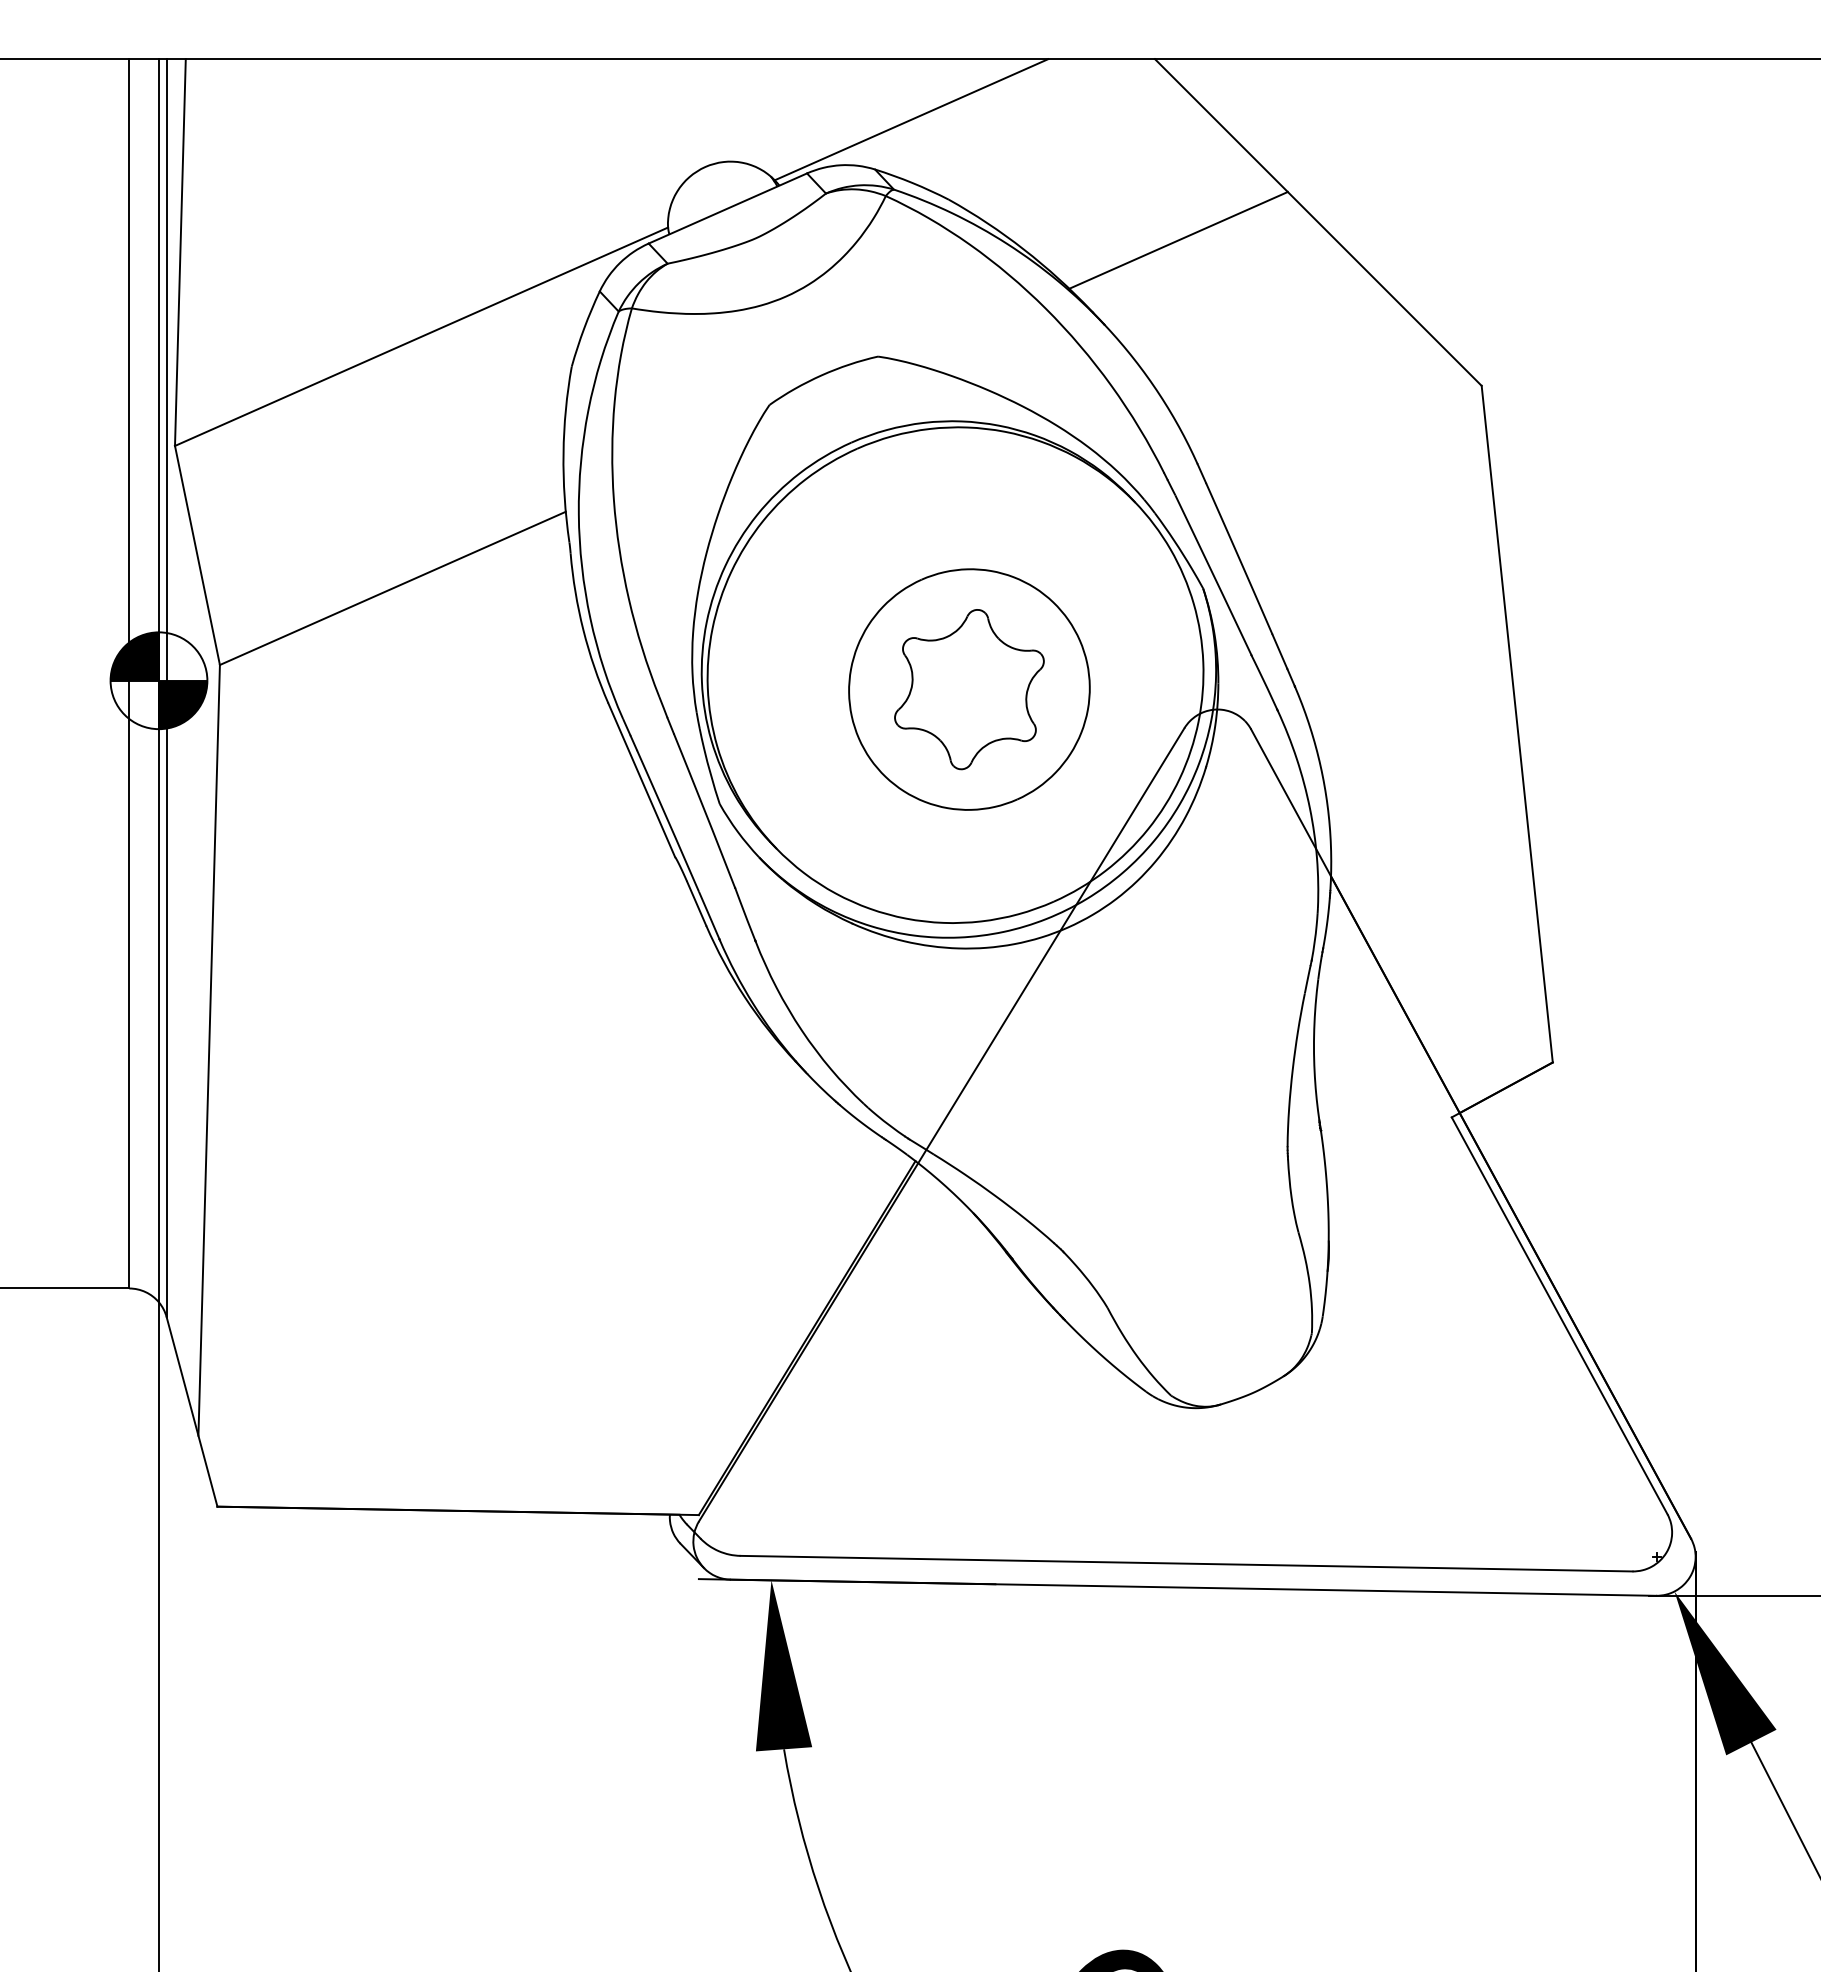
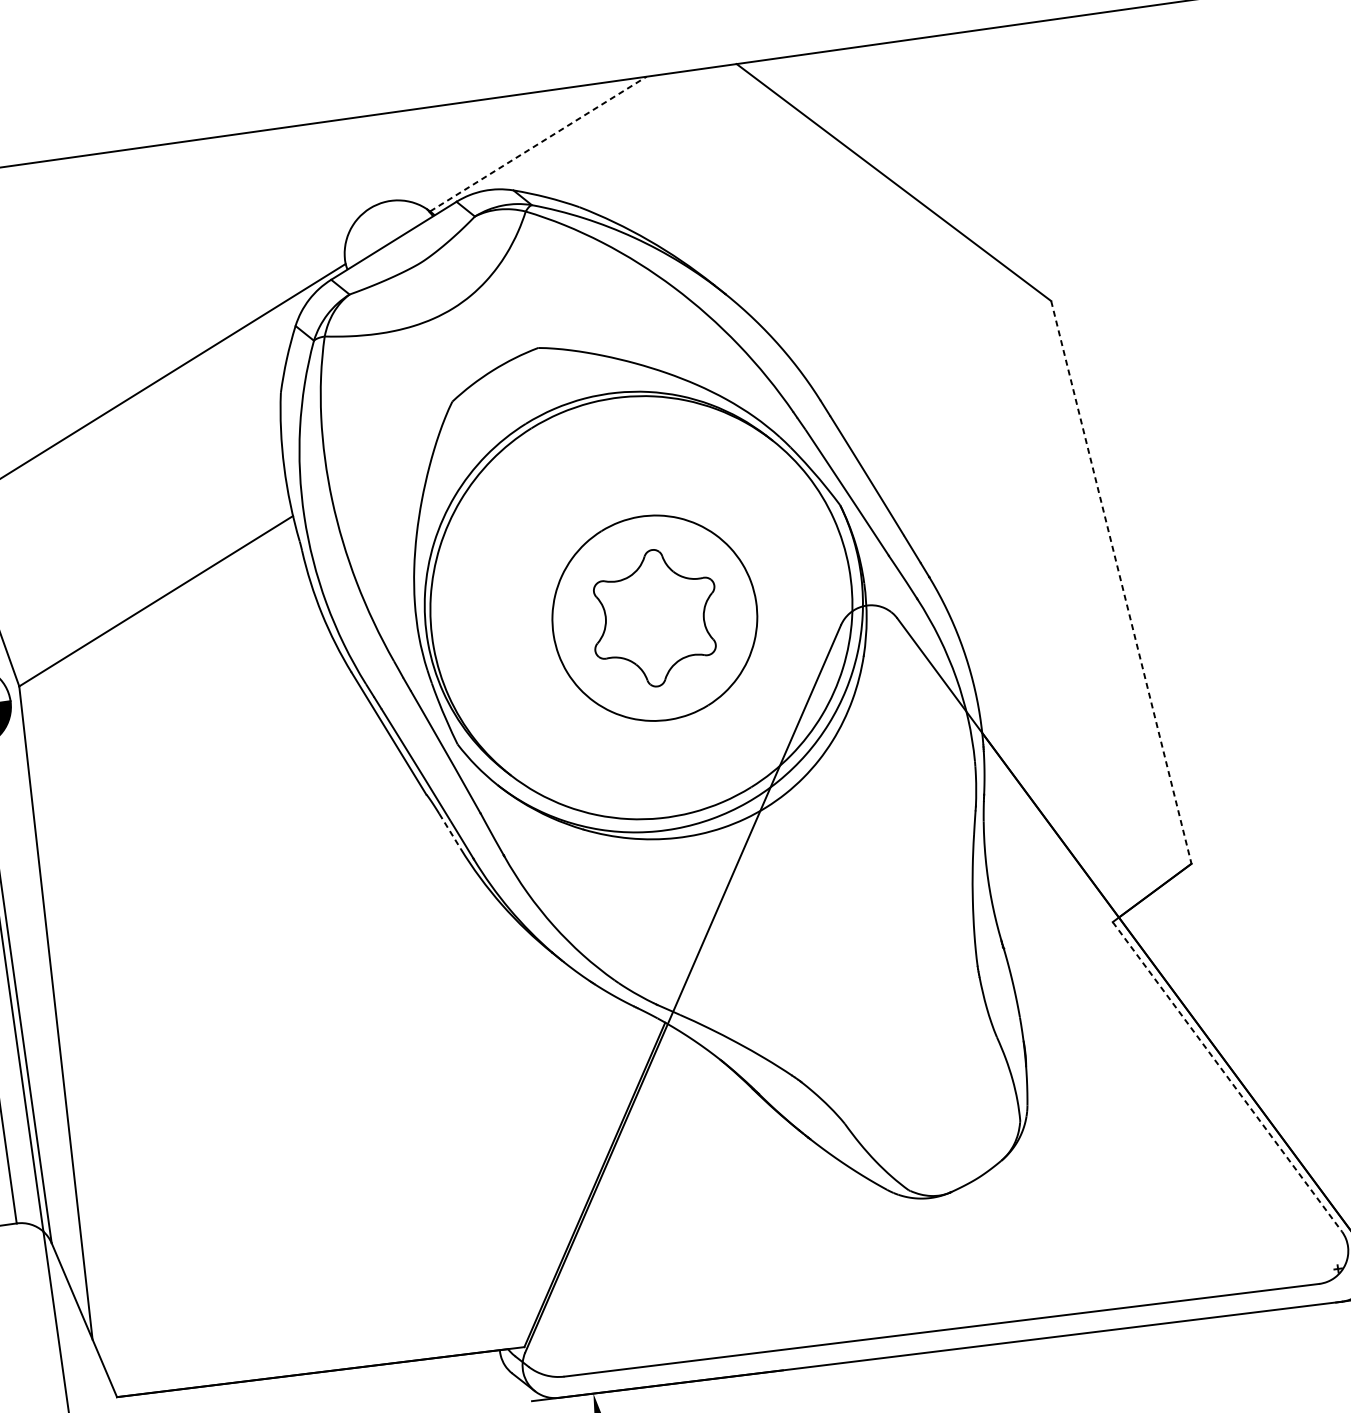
line: (911, 119) -> (538, 143), solid -> dashed
line: (1178, 240) -> (778, 214), removed
line: (1517, 724) -> (1121, 582), solid -> dashed
line: (696, 903) -> (449, 831), solid -> dashed
line: (1559, 1315) -> (1227, 1076), solid -> dashed

